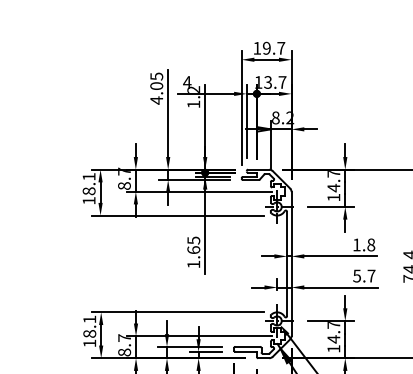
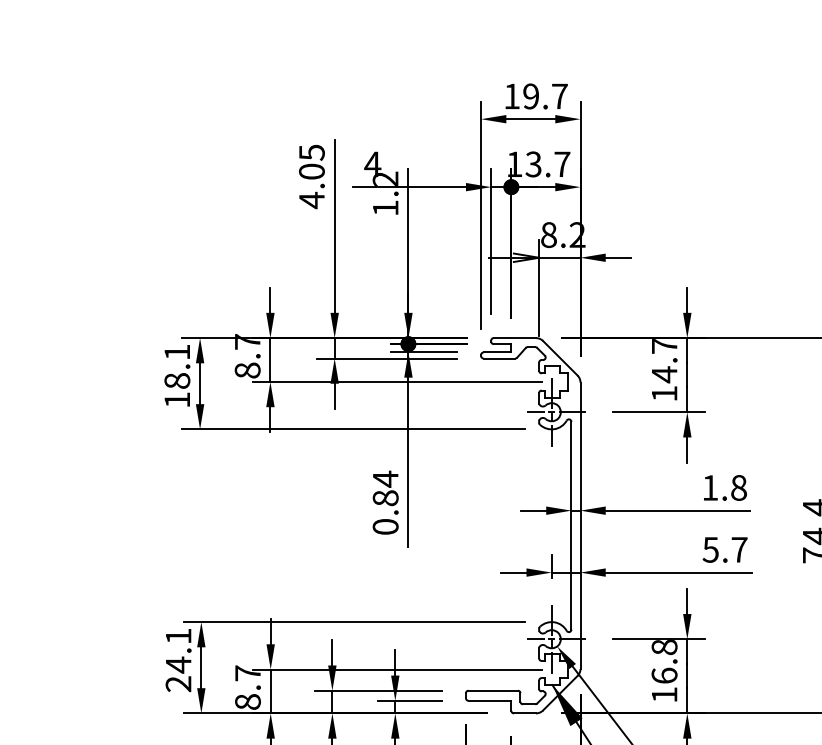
text: (193, 252) -> (385, 502), 1.65 -> 0.84
text: (333, 332) -> (663, 662), 14.7 -> 16.8
text: (89, 338) -> (178, 674), 18.1 -> 24.1

